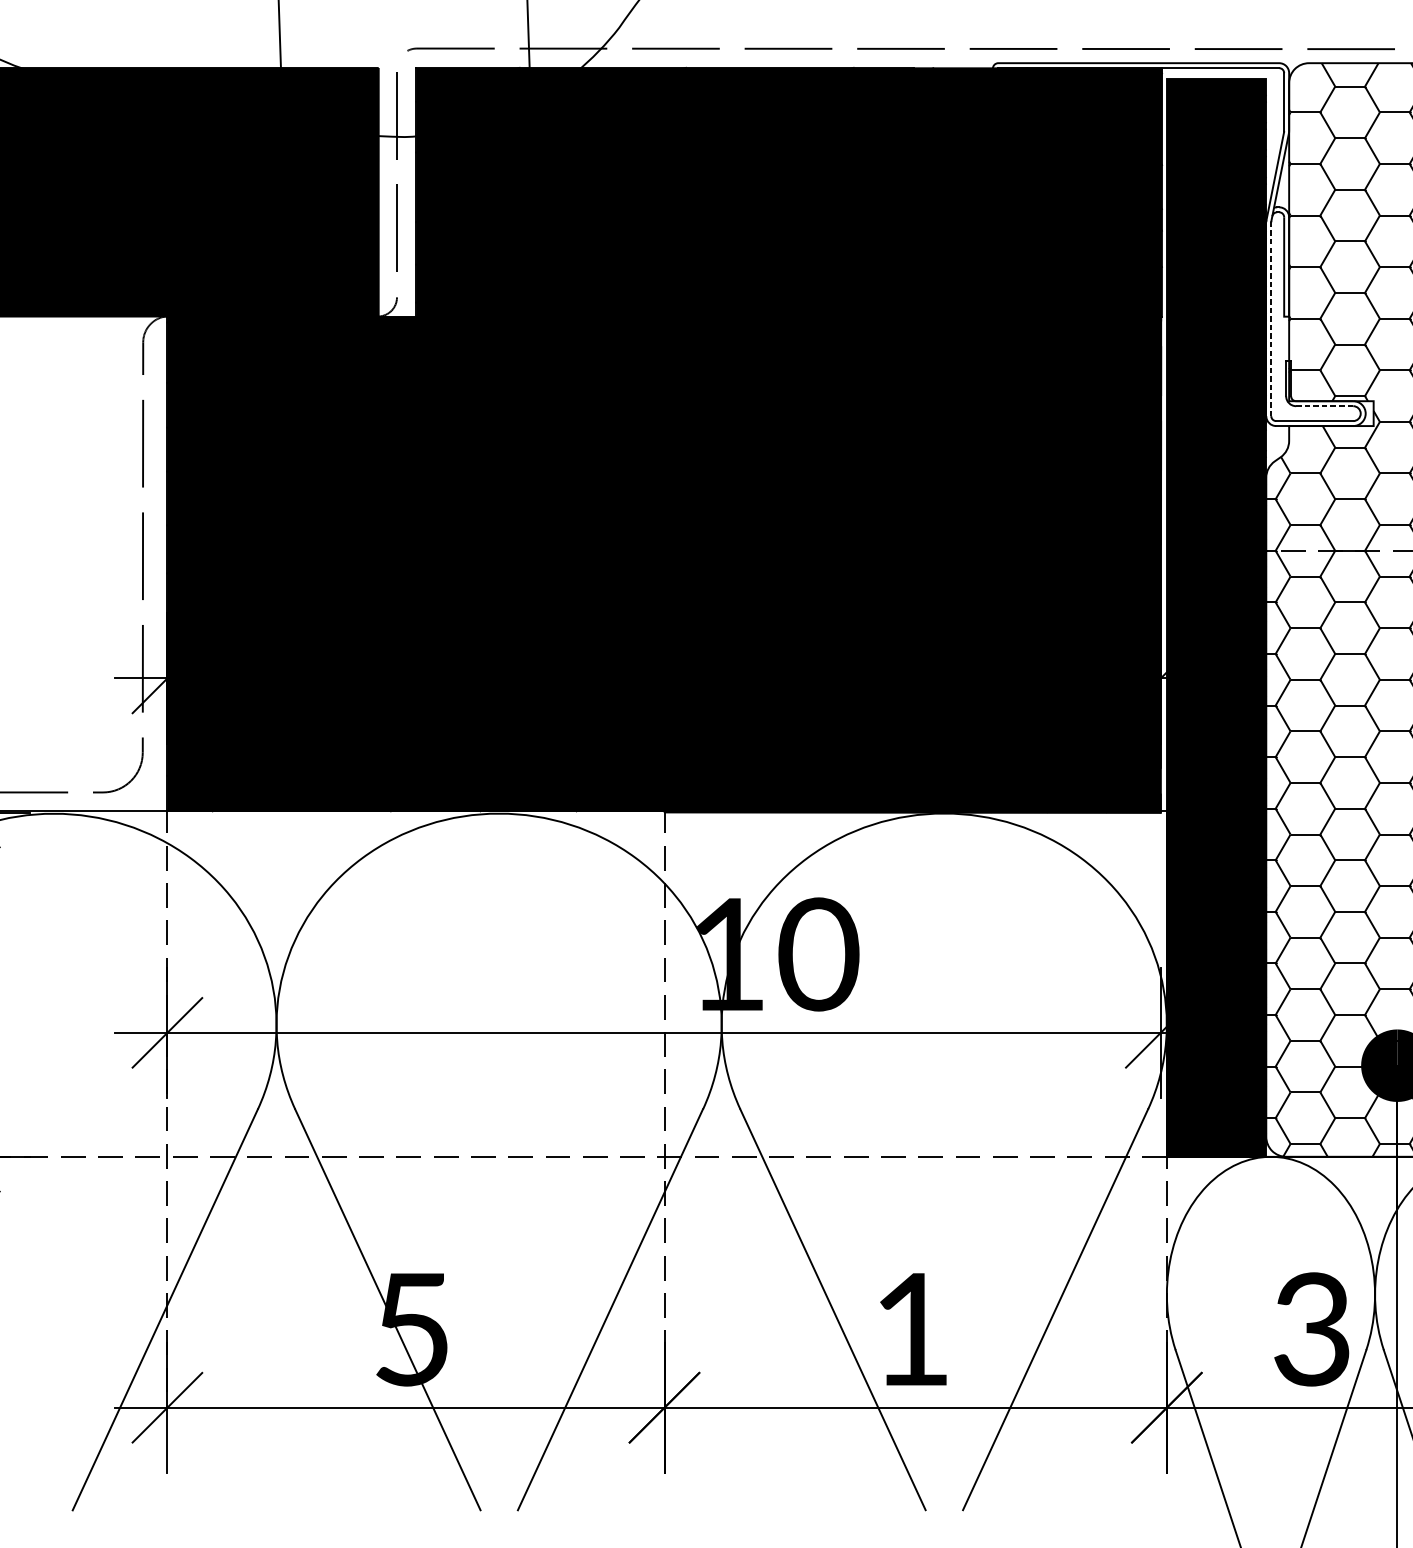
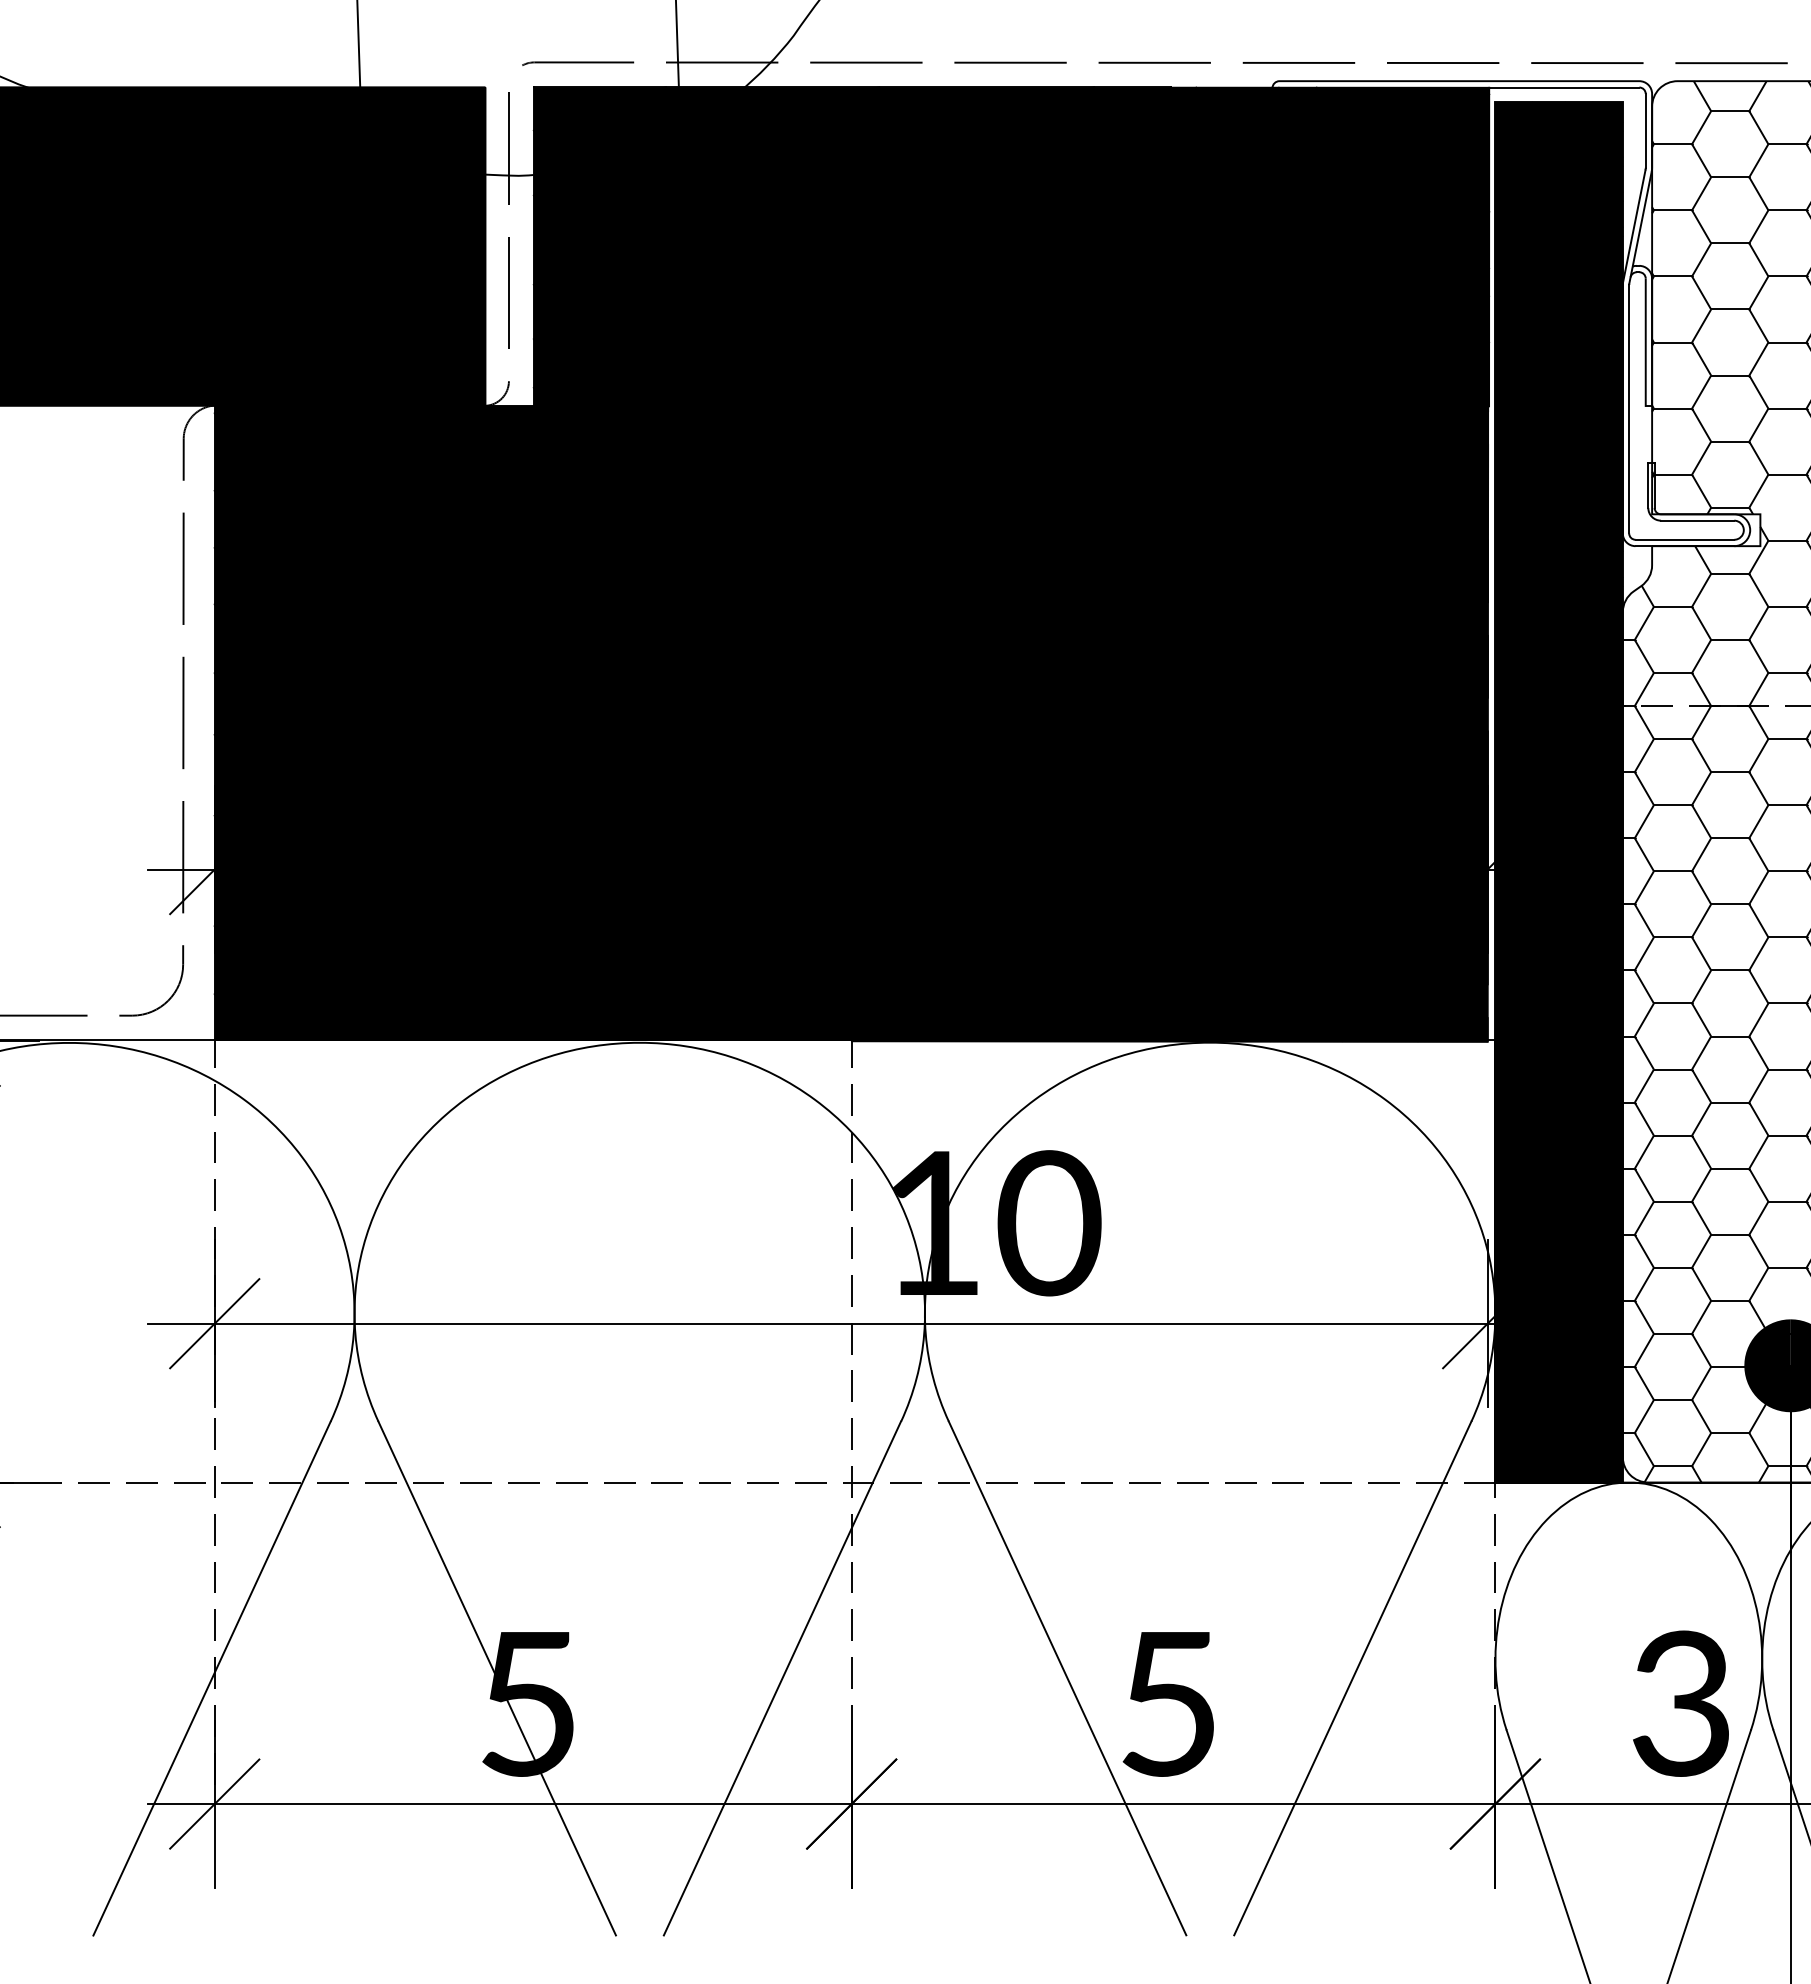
line: (1271, 318) -> (1629, 408), dashed -> solid
line: (1324, 406) -> (1697, 520), dashed -> solid
text: (910, 1329) -> (1167, 1703), 1 -> 5

